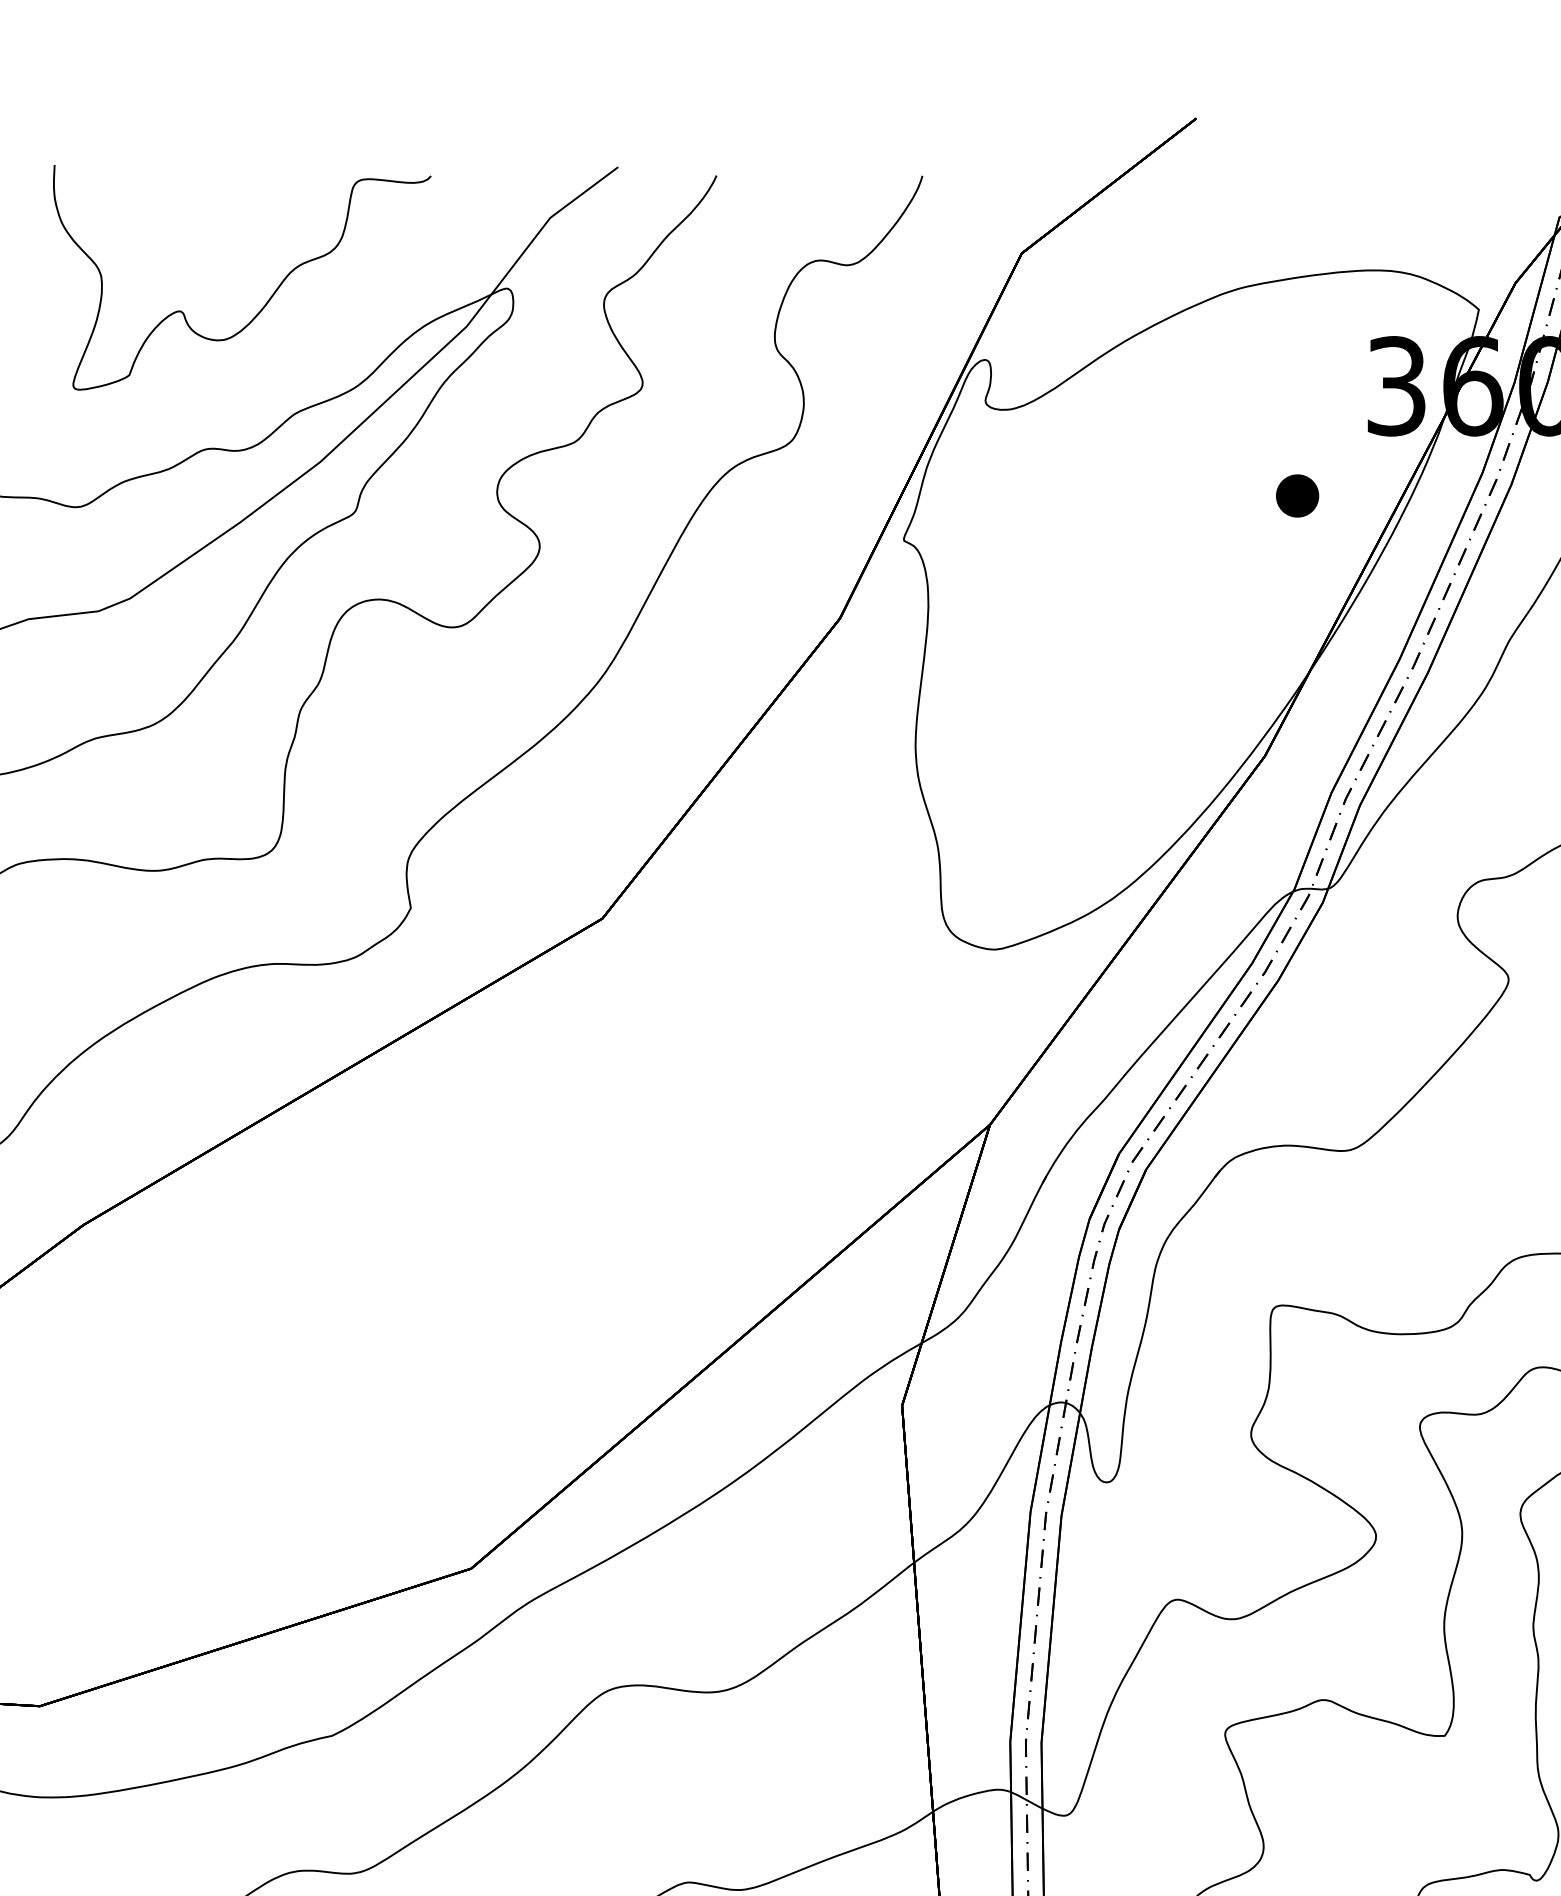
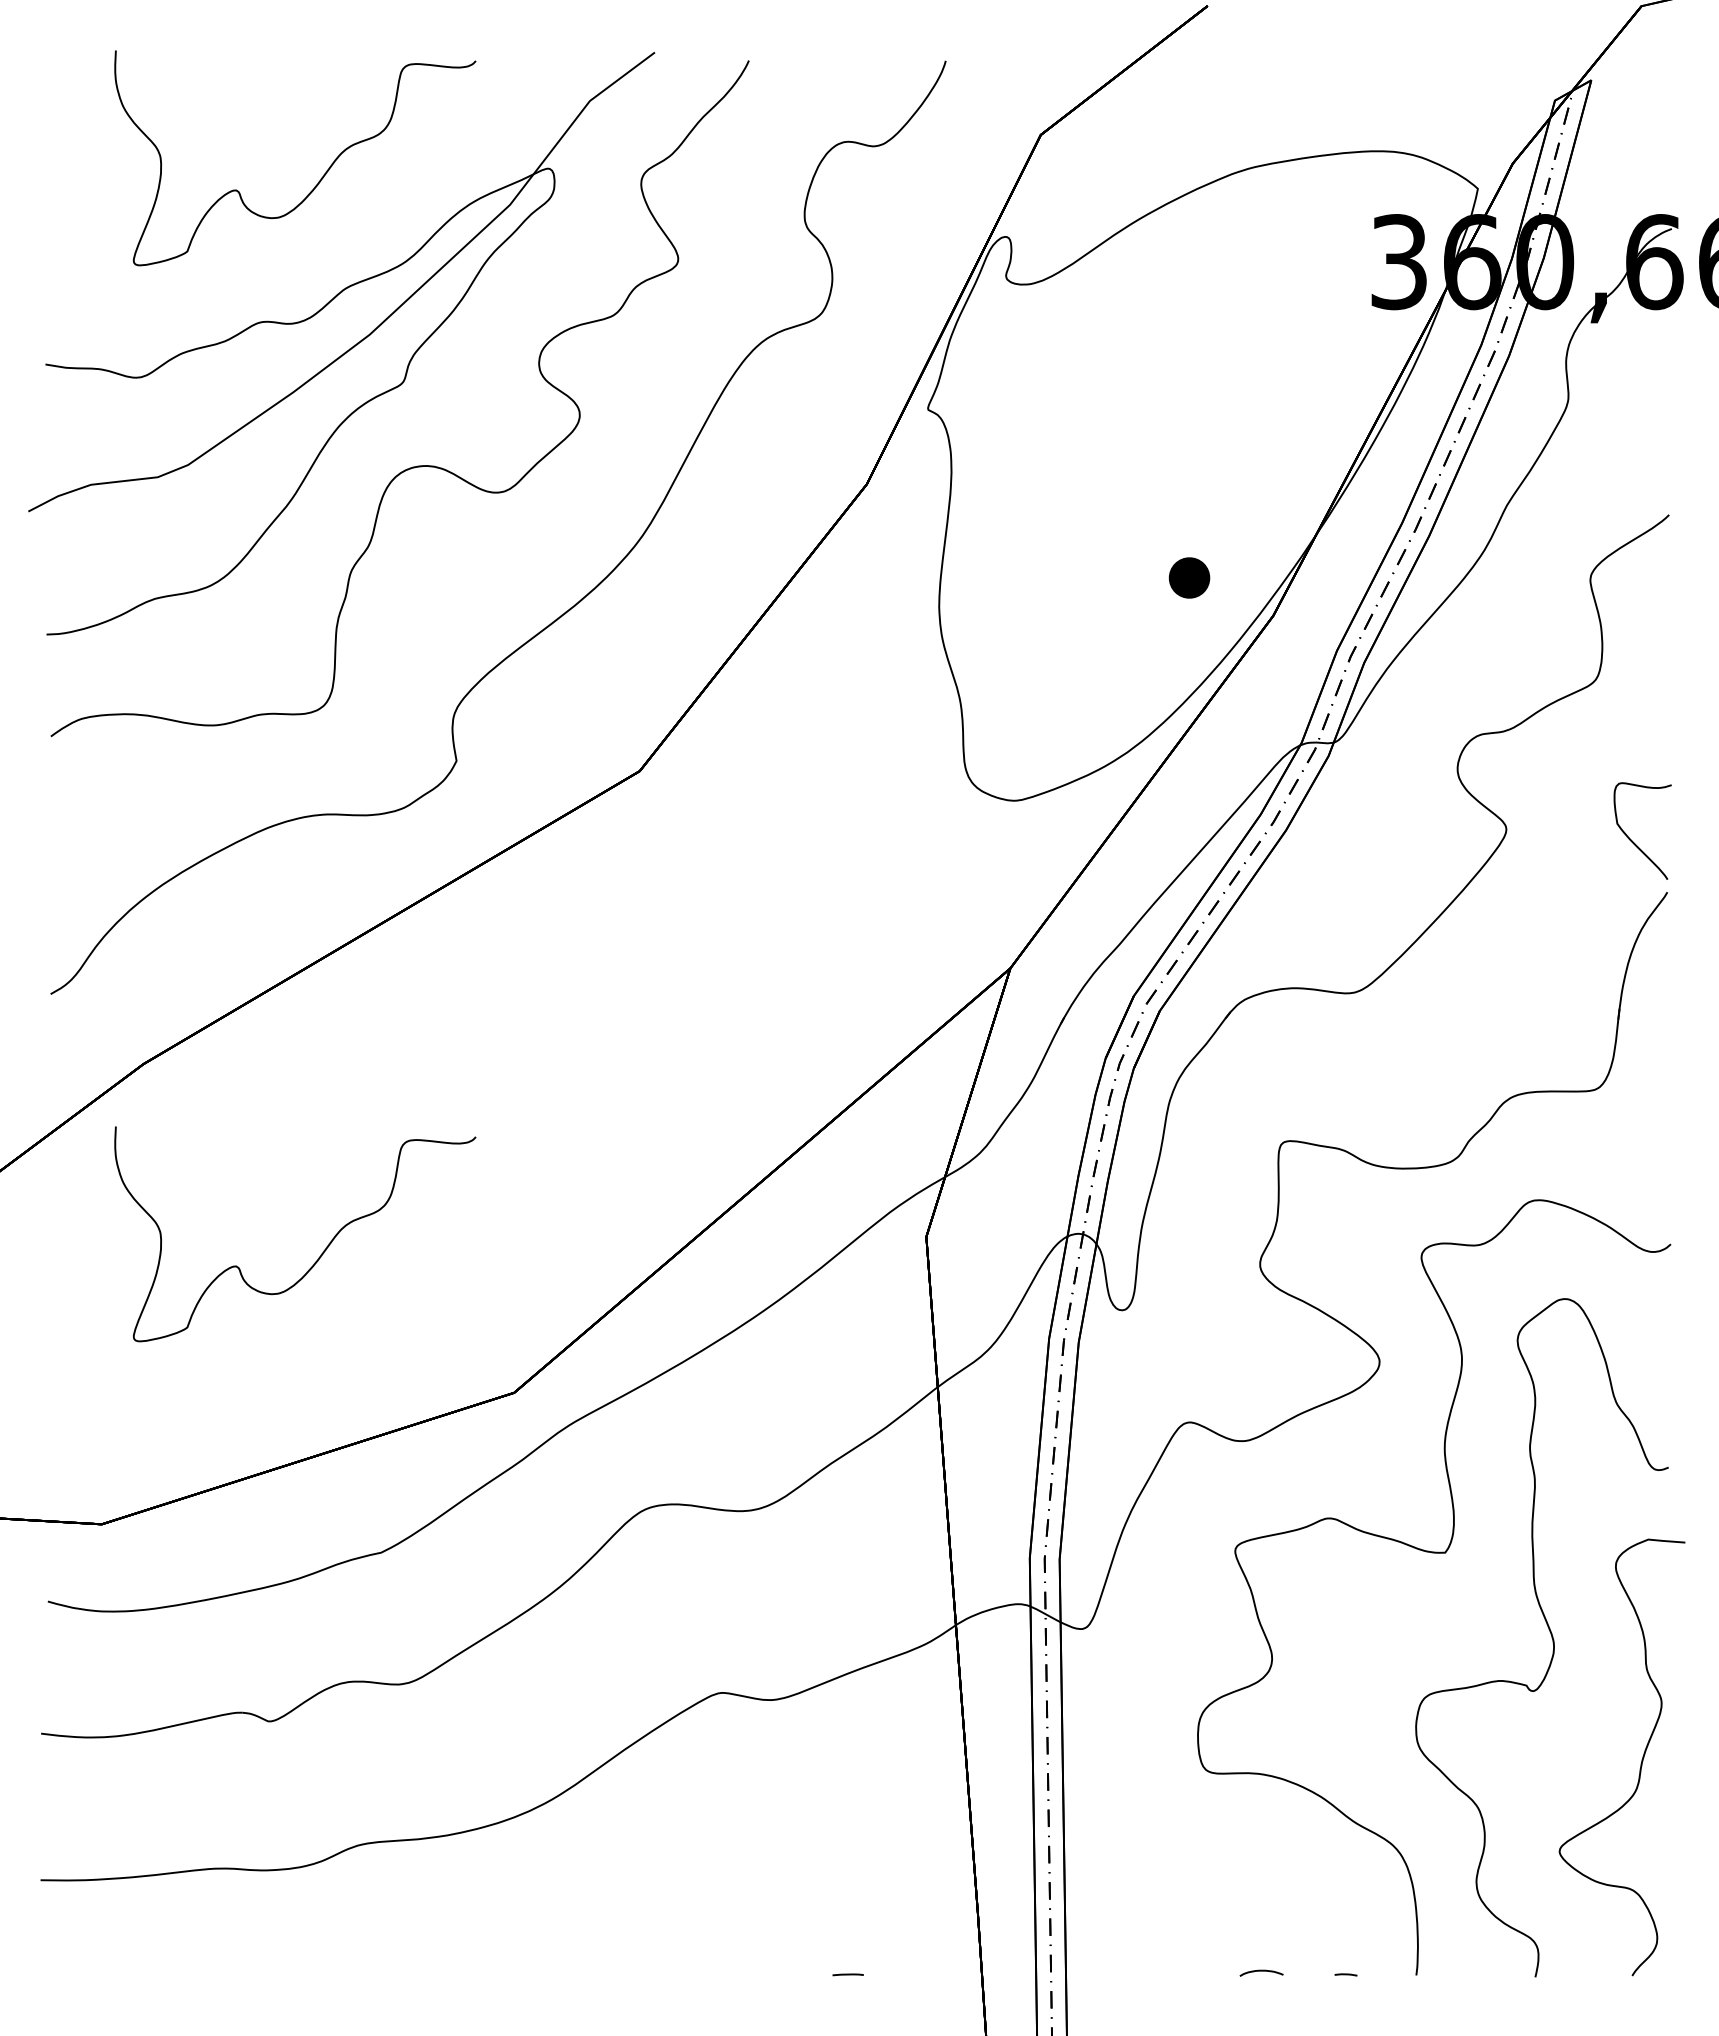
part: (1297, 495) -> (1189, 577), moved
curve: (269, 1423) -> (321, 1253), added

